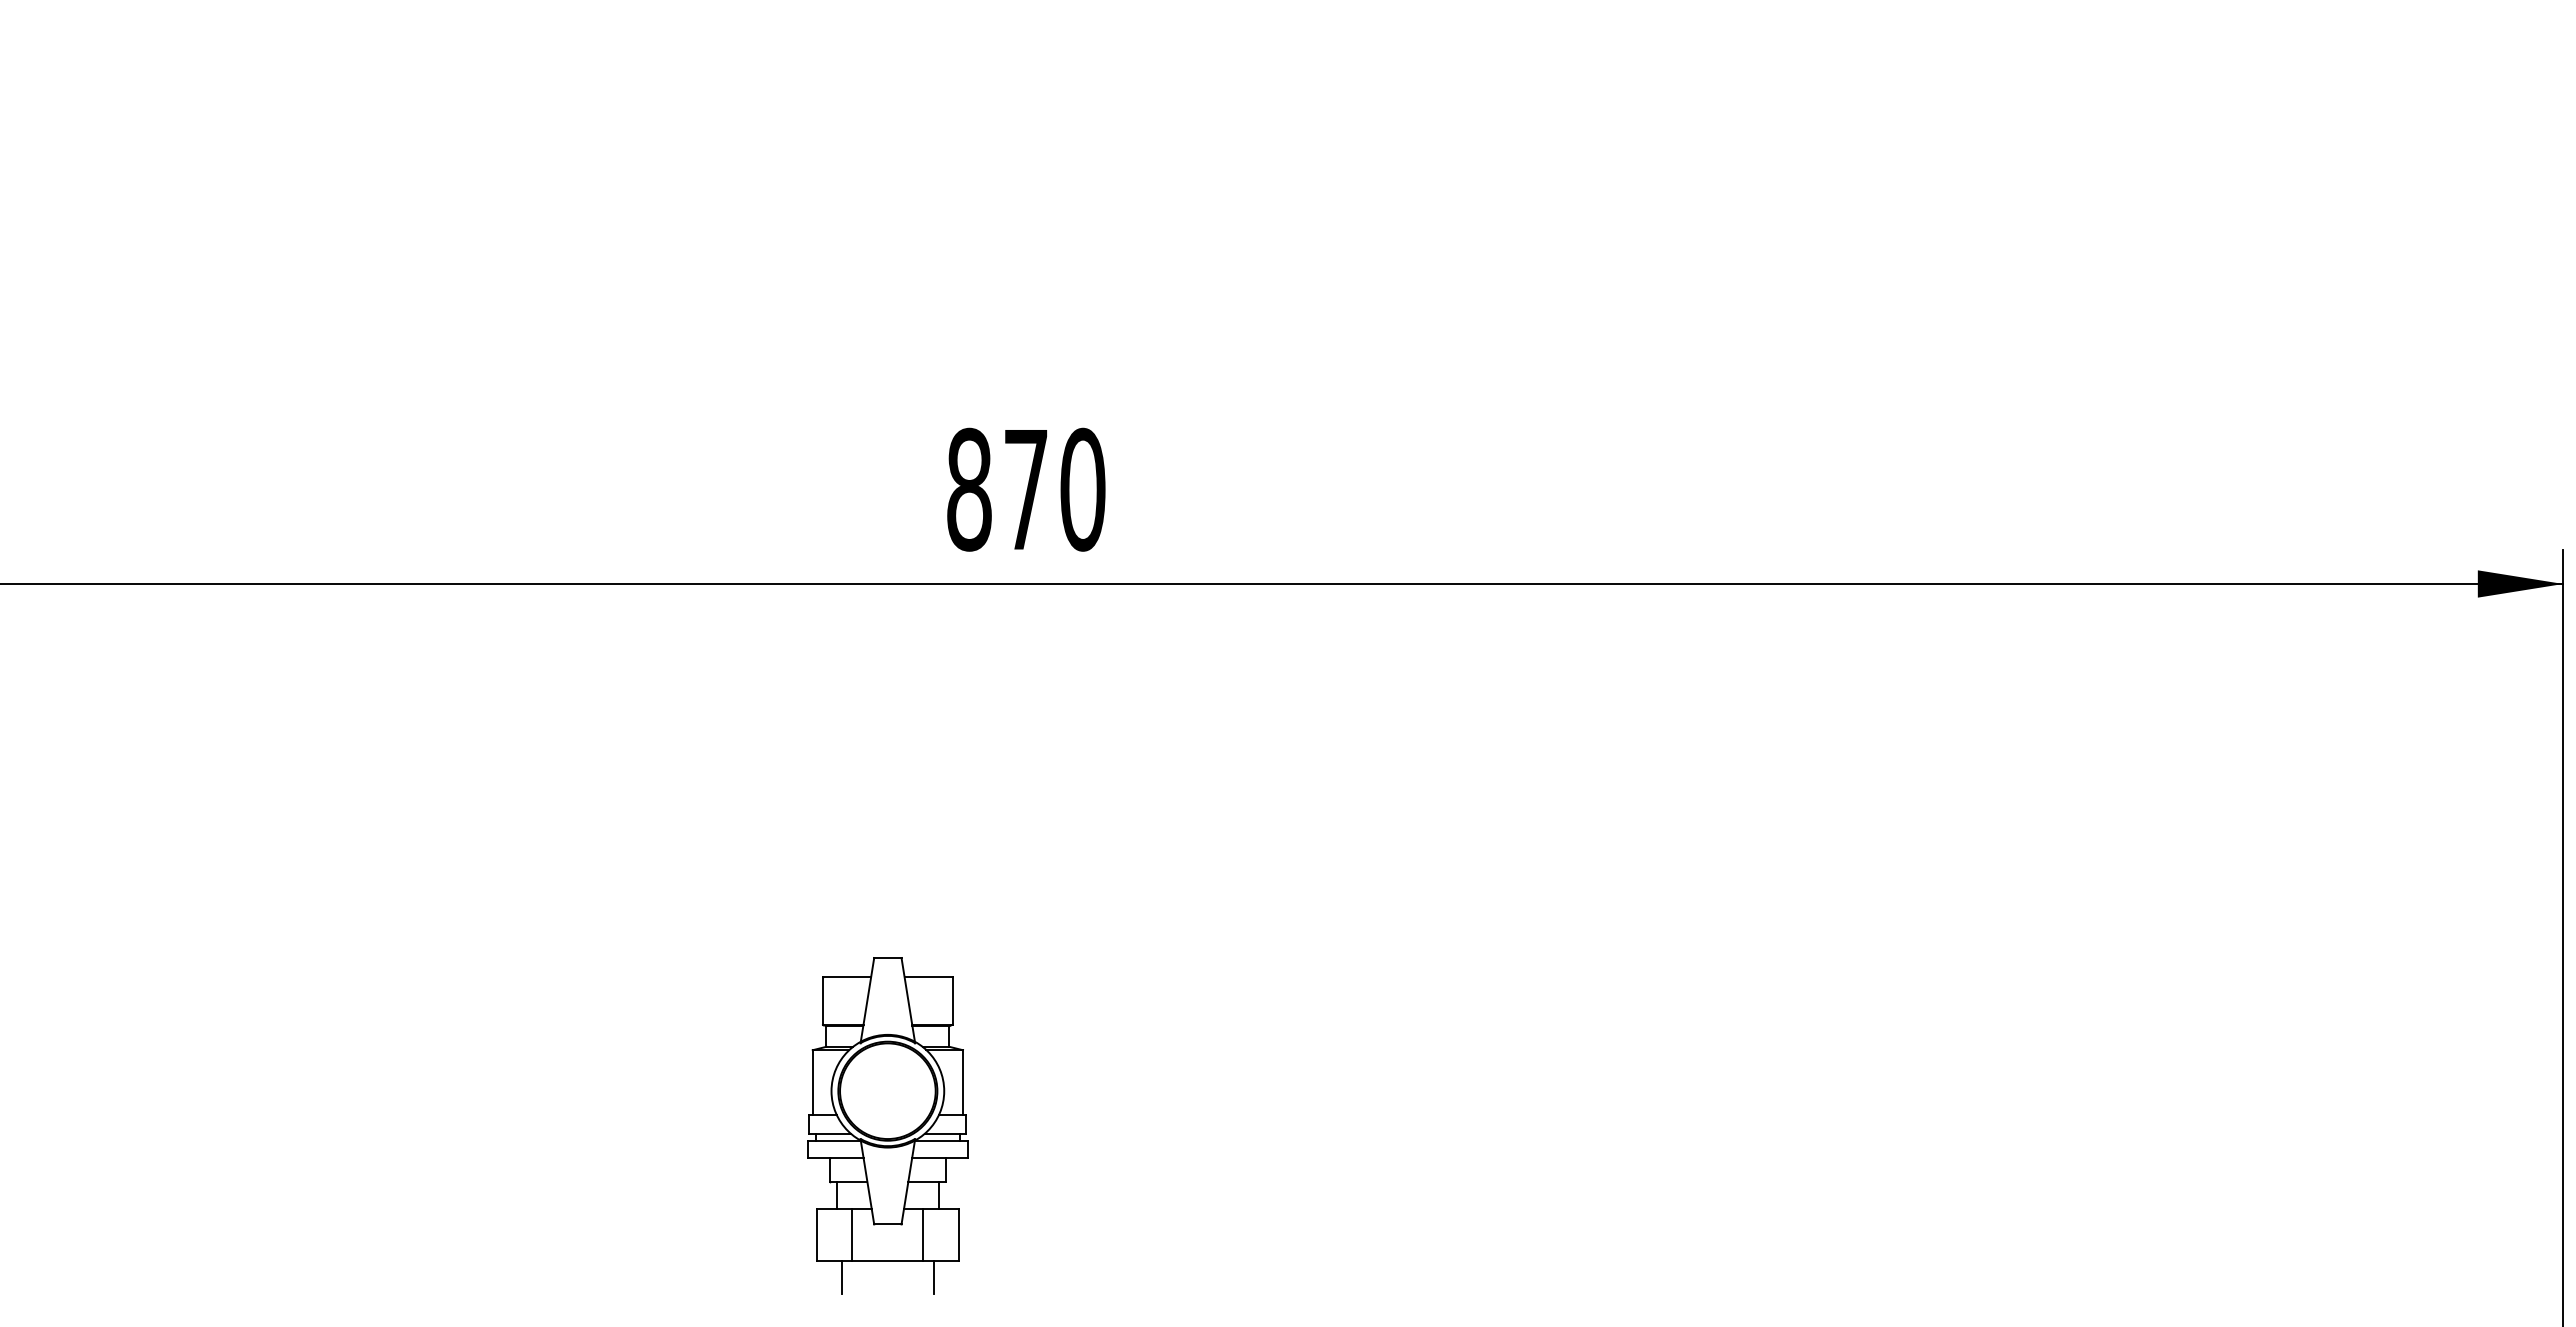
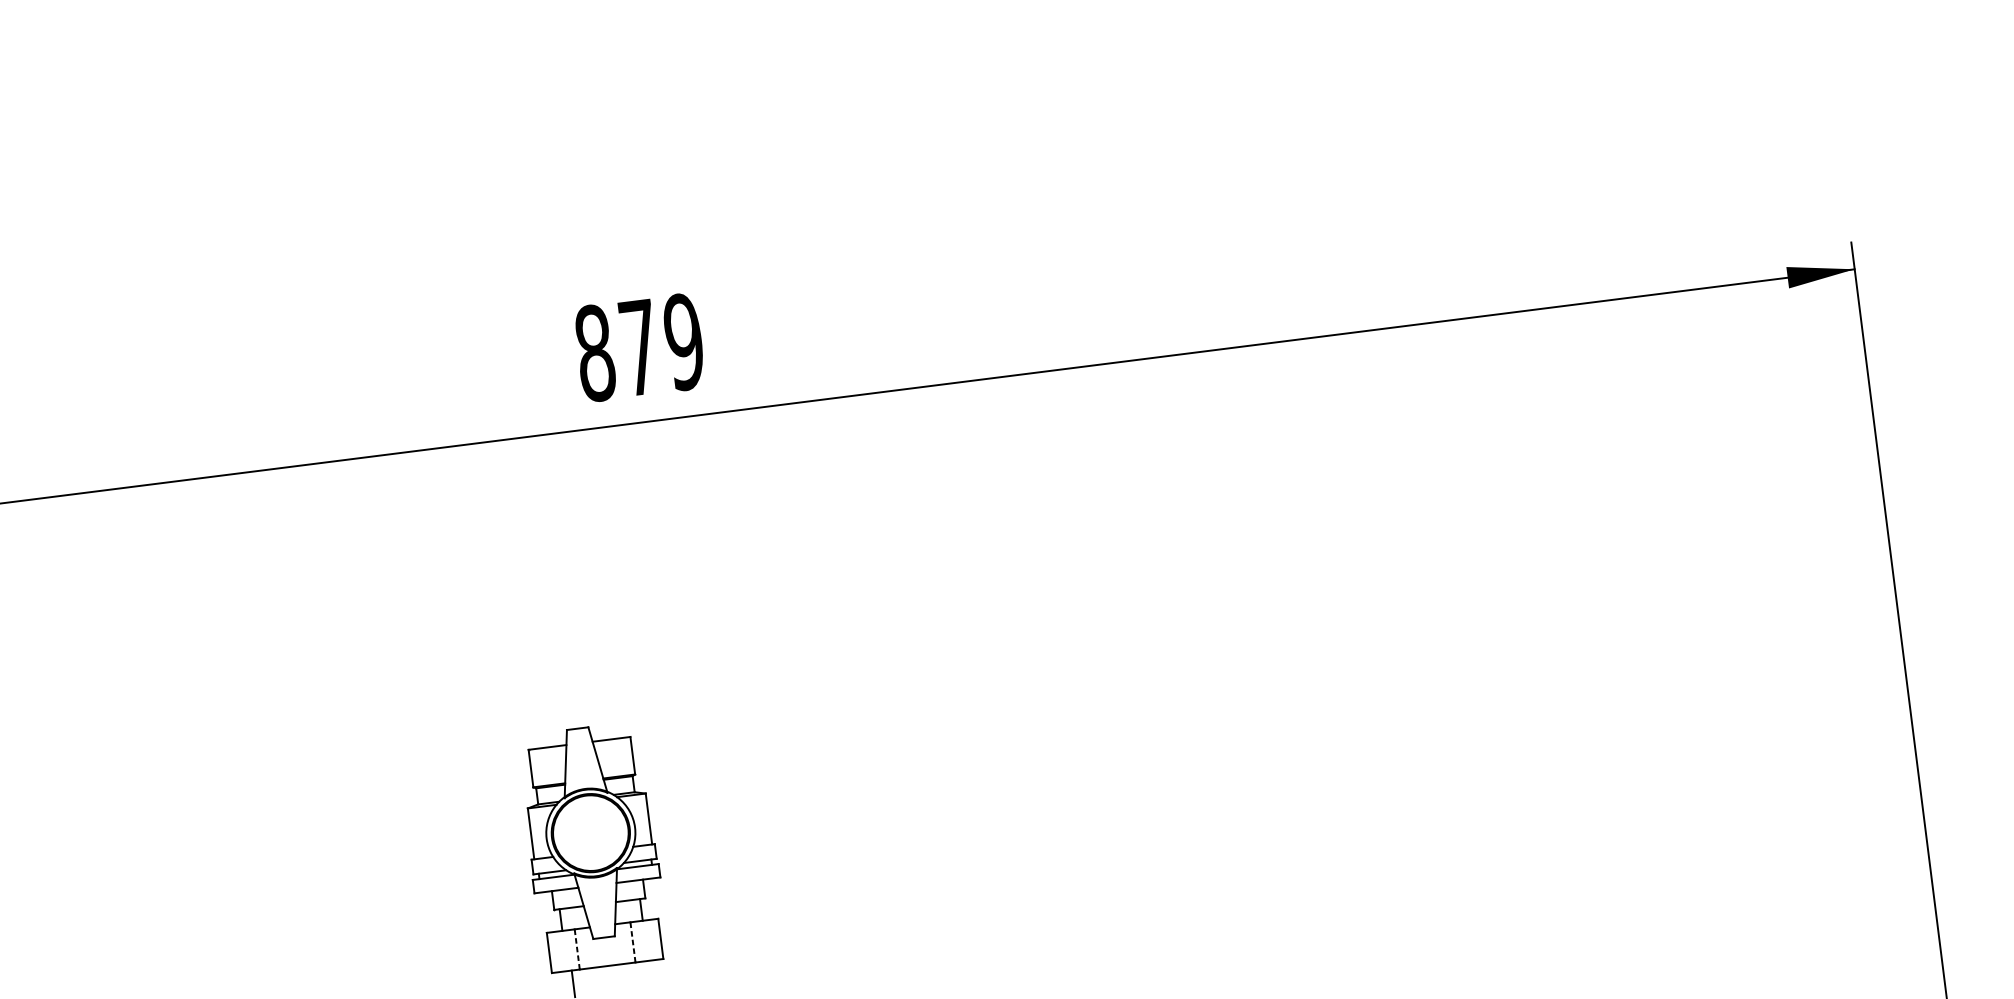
text: (1082, 489) -> (683, 341), 870 -> 879
line: (852, 1235) -> (577, 949), solid -> dashed
line: (923, 1235) -> (633, 942), solid -> dashed
line: (933, 1277) -> (645, 974), removed

